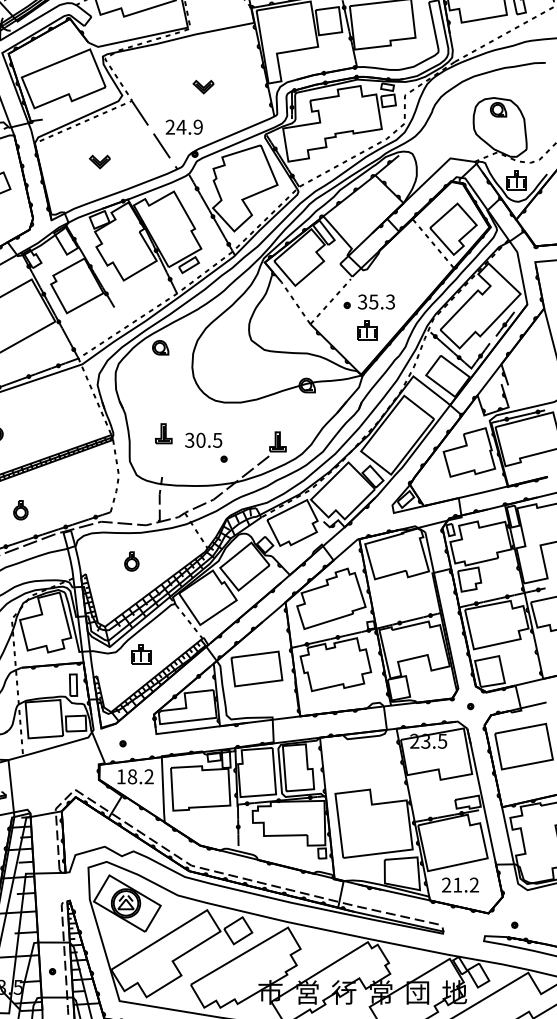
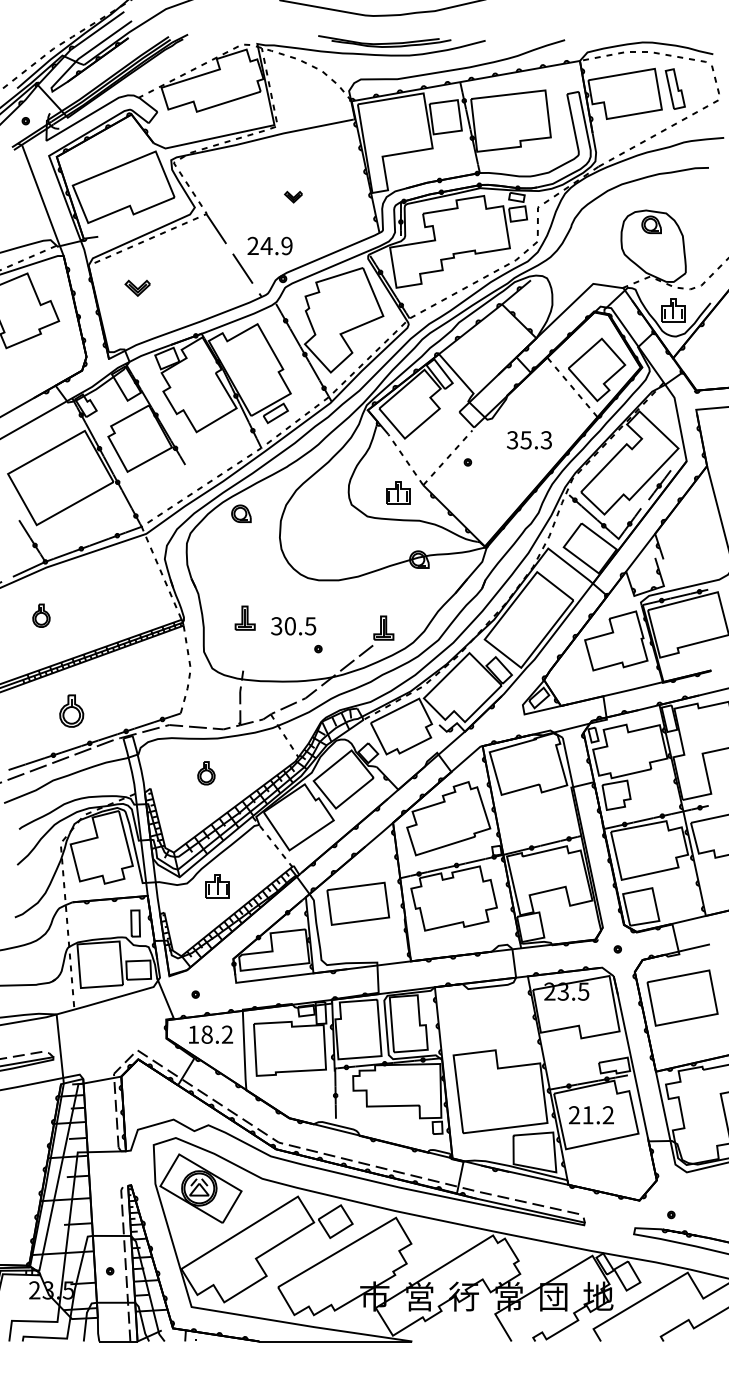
part: (203, 86) -> (293, 196), size x0.7
part: (99, 161) -> (137, 287), moved
text: (376, 302) -> (529, 440), moved
part: (367, 330) -> (398, 492), moved
part: (20, 509) -> (71, 710), size x1.4
text: (460, 885) -> (591, 1115), moved

